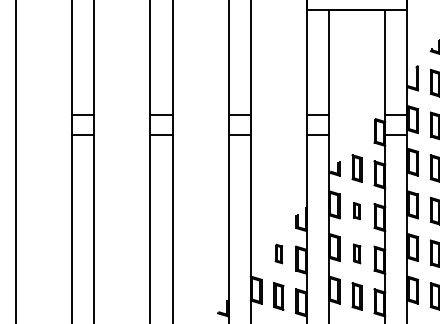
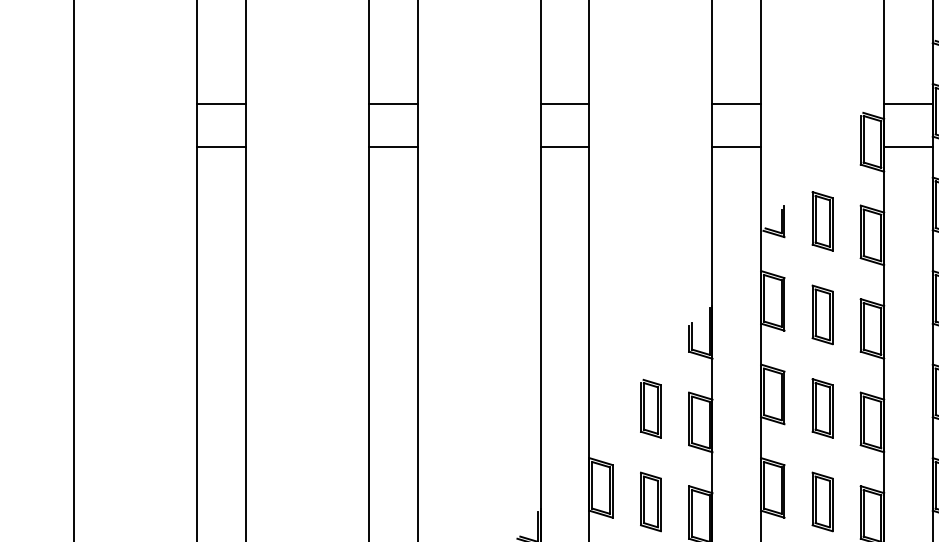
part: (356, 210) -> (821, 313), size x1.67
part: (278, 253) -> (650, 407), size x1.43
part: (356, 253) -> (821, 407), size x1.43

